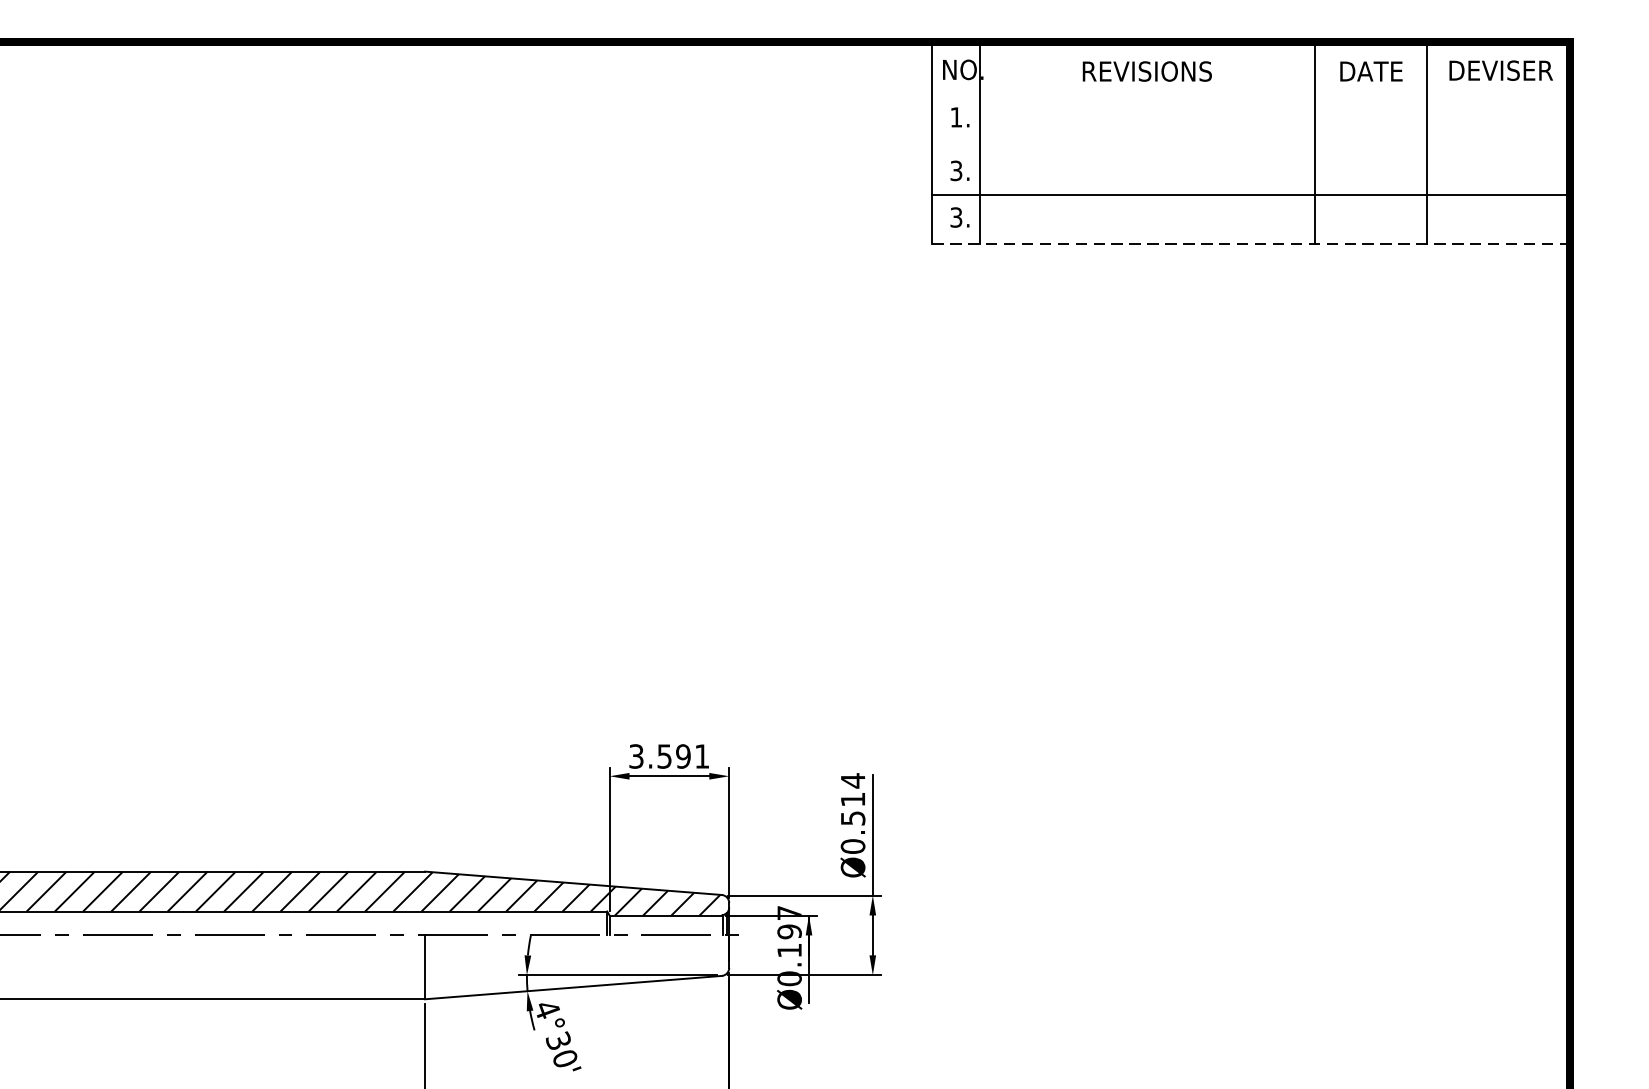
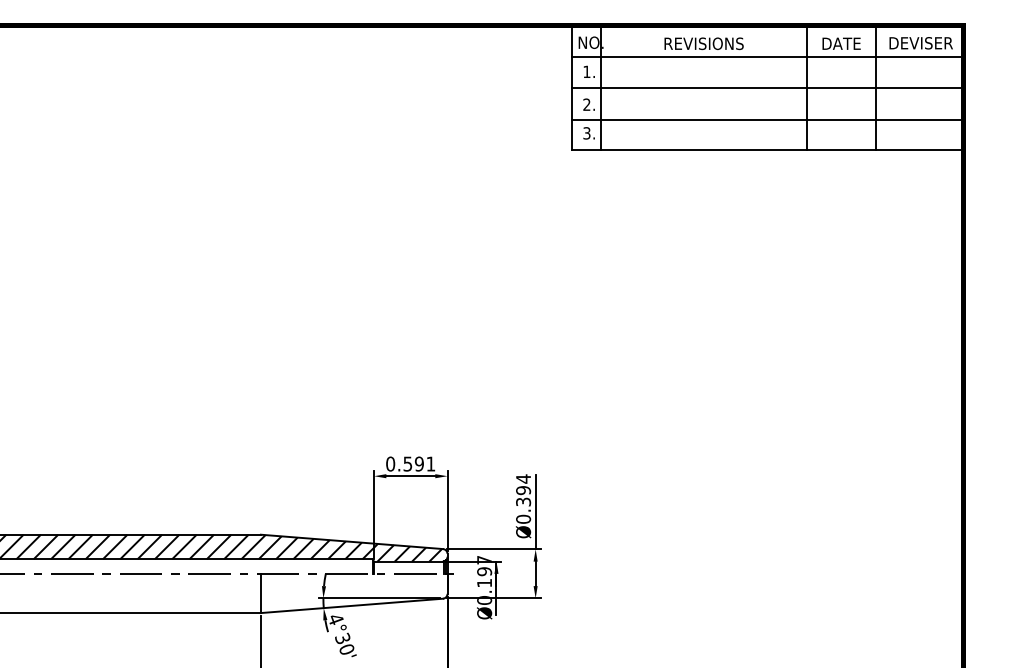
line: (1250, 92) -> (767, 56), added
line: (1250, 144) -> (767, 88), added
text: (955, 172) -> (586, 105), 3. -> 2.
line: (1250, 243) -> (767, 149), dashed -> solid
text: (636, 755) -> (390, 463), 3.591 -> 0.591
text: (853, 807) -> (523, 495), Ø0.514 -> Ø0.394

